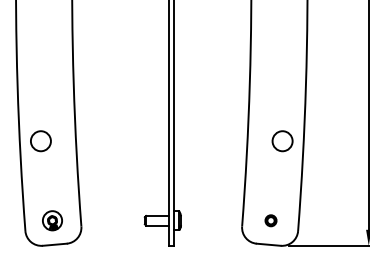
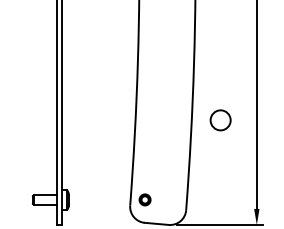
circle: (282, 141) -> (220, 120), moved
part: (270, 220) -> (144, 199), moved

